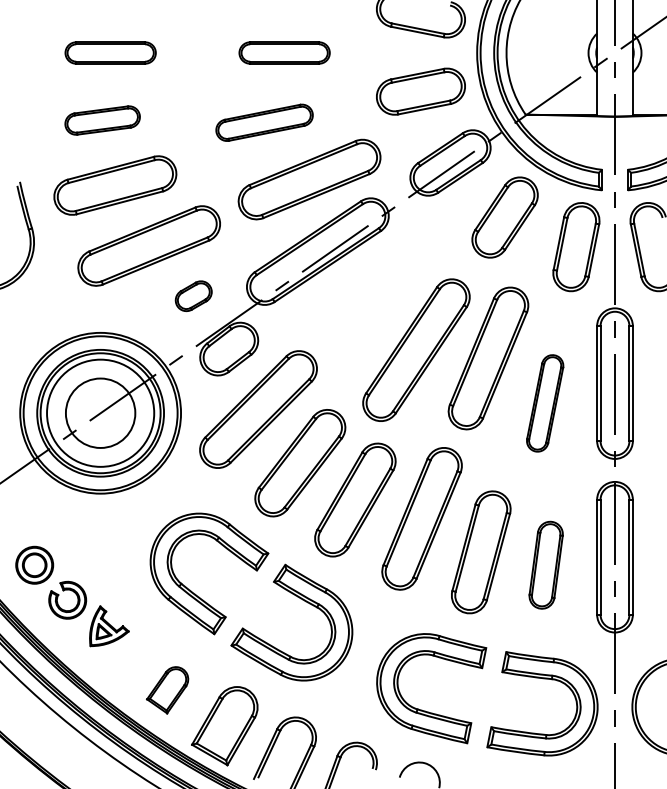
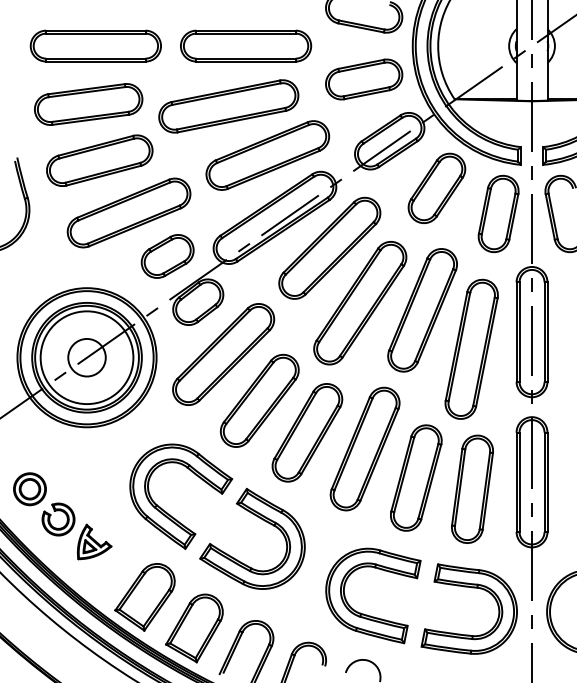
part: (110, 52) -> (95, 45), size x1.67
part: (284, 52) -> (246, 45), size x1.67
part: (102, 120) -> (88, 104), size x1.67
part: (264, 122) -> (228, 106), size x1.67
part: (380, 285) -> (329, 247), added
part: (193, 296) -> (167, 256), size x1.67
part: (545, 402) -> (471, 348), size x1.67
circle: (100, 412) -> (86, 357), size x0.62
part: (546, 564) -> (472, 488), size x1.43
part: (167, 690) -> (144, 597), size x1.67

